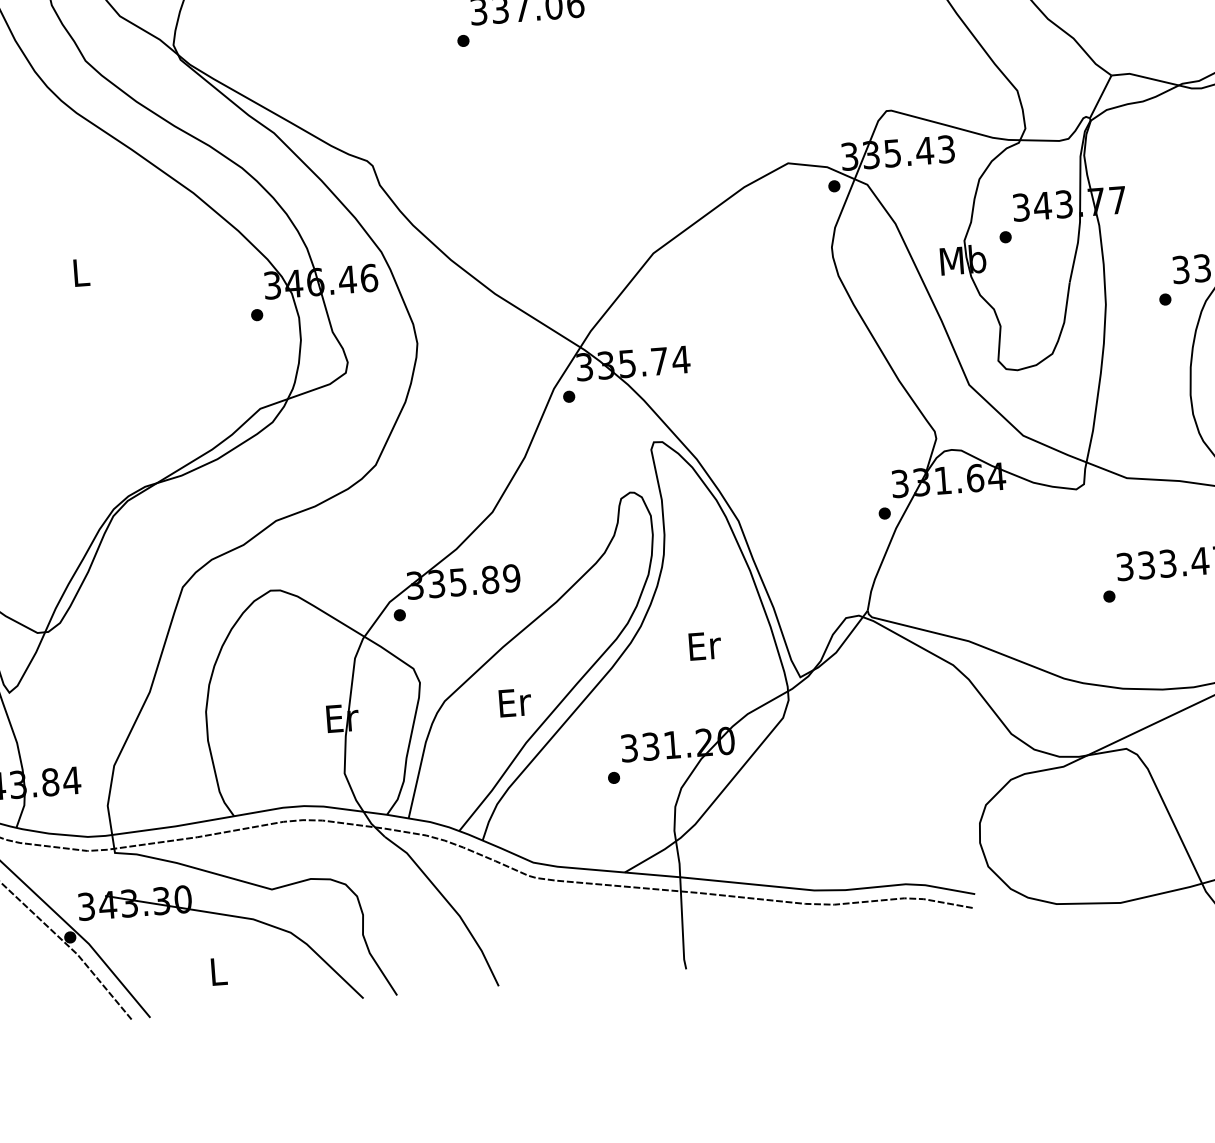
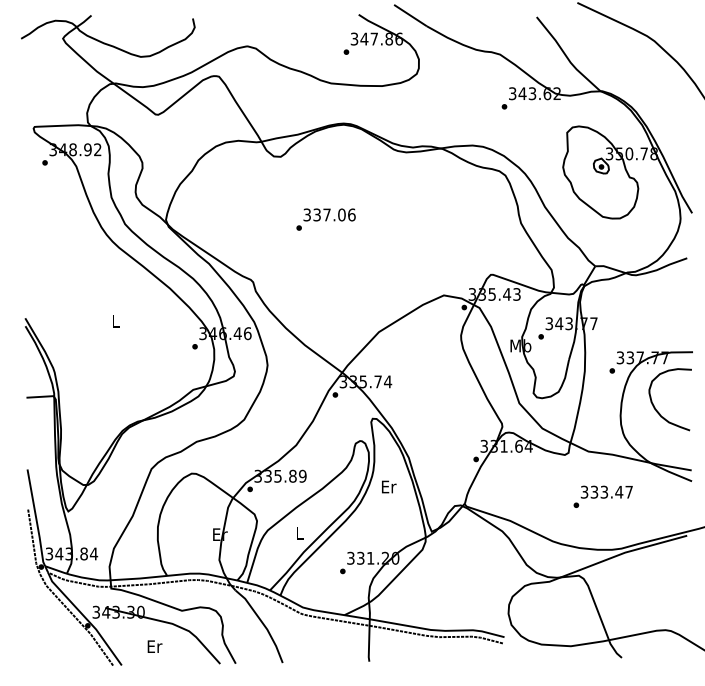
text: (705, 644) -> (389, 486), moved
text: (513, 702) -> (299, 533), Er -> L
text: (218, 971) -> (154, 646), L -> Er

